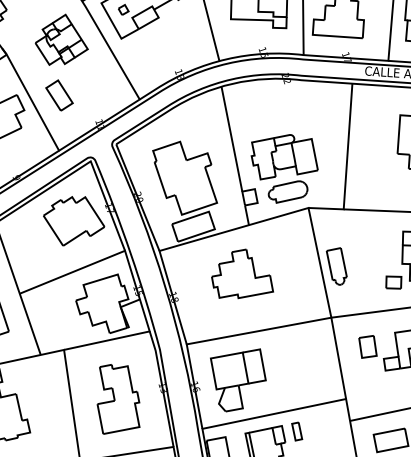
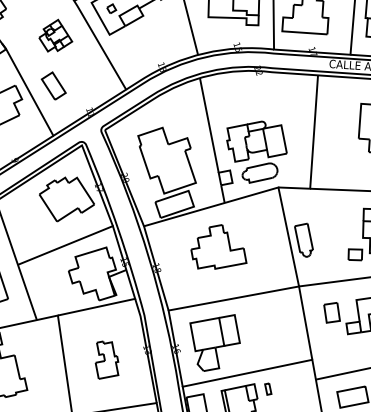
part: (61, 39) -> (55, 35), size x0.7
part: (118, 399) -> (107, 360), size x0.6
part: (297, 431) -> (268, 389), size x0.7

